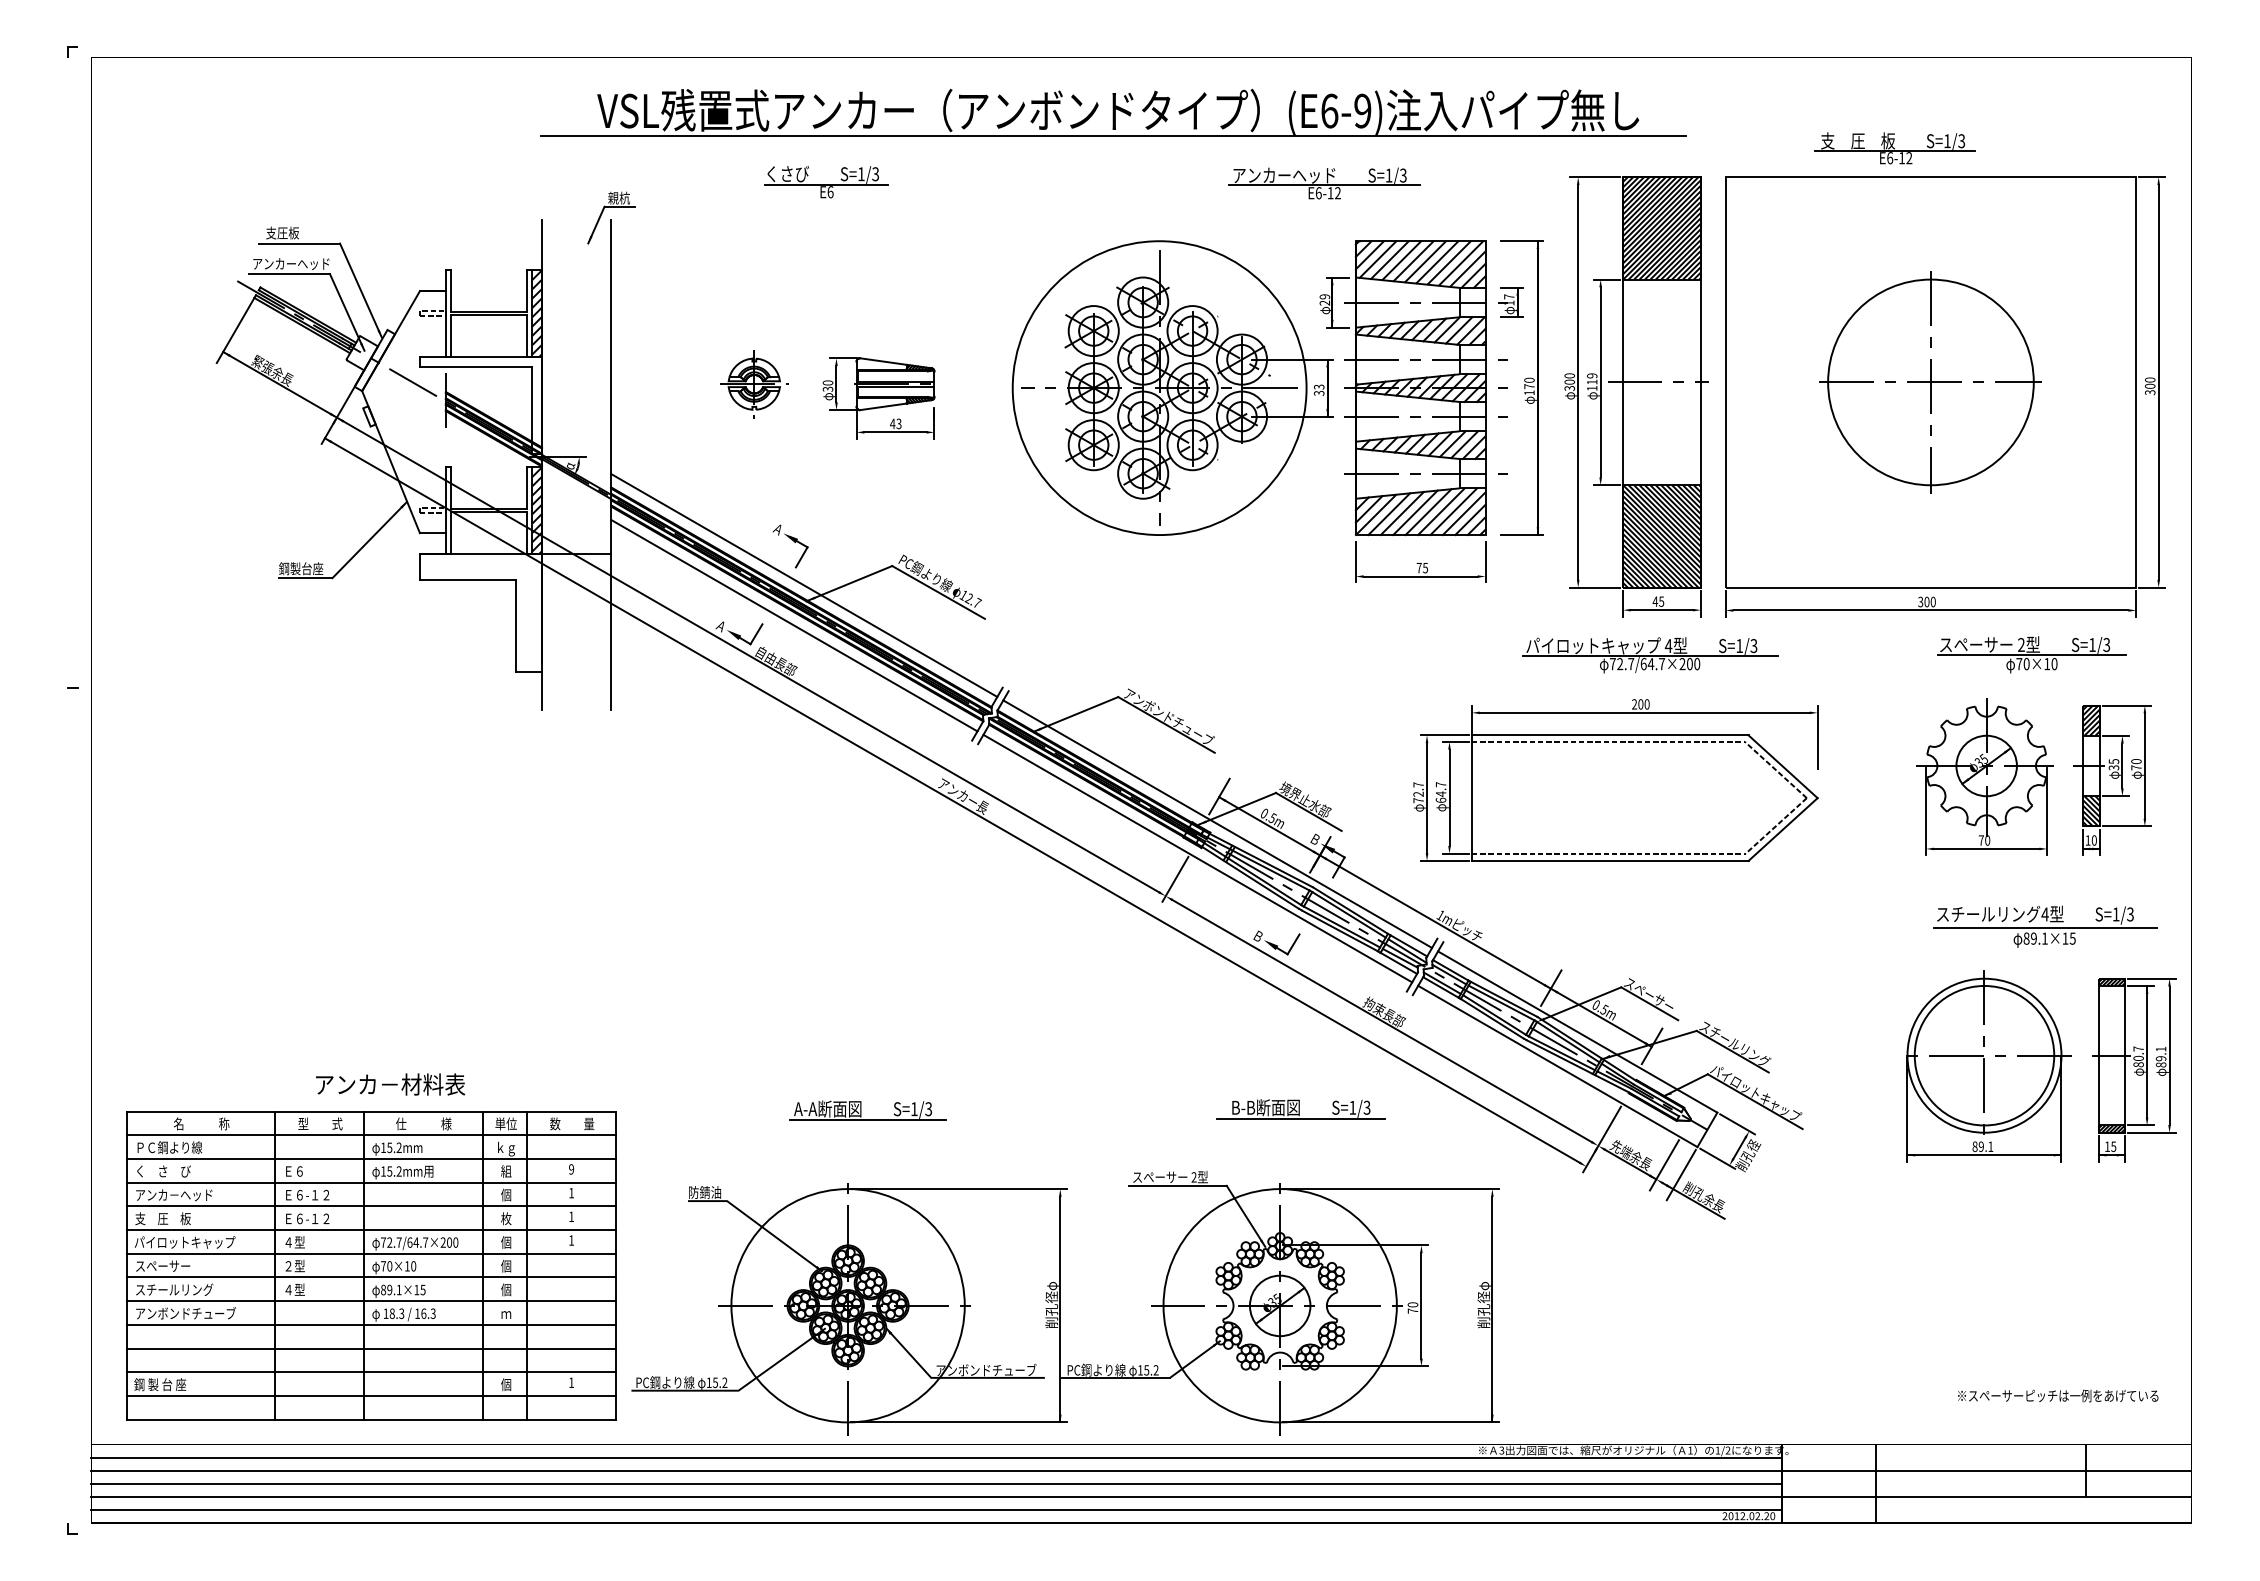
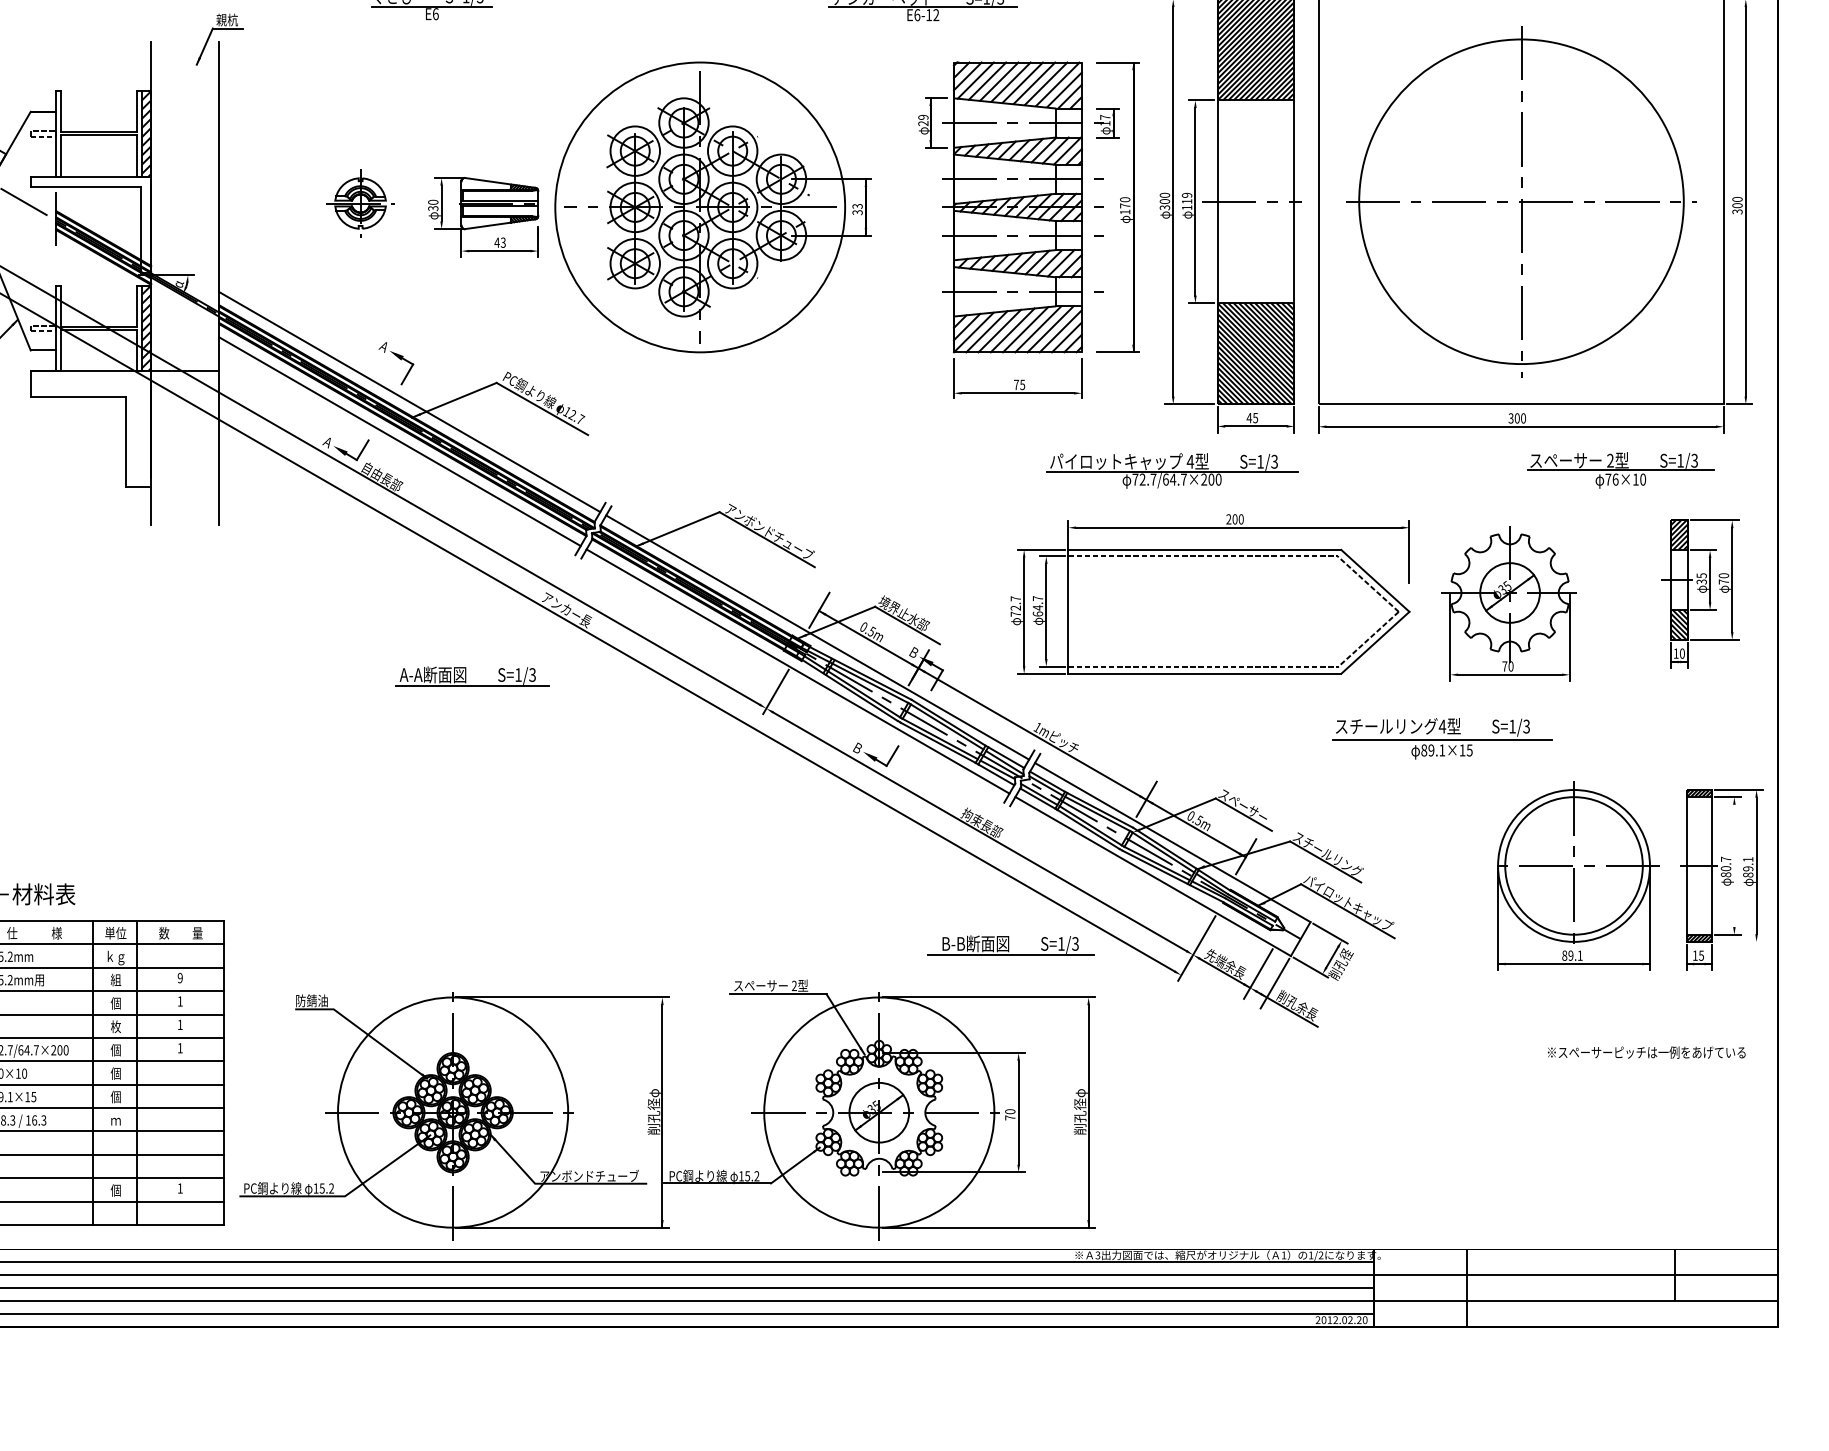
part: (1930, 382) -> (1520, 201), size x1.6
part: (1172, 387) -> (712, 206), moved
part: (1650, 655) -> (1172, 471), moved
text: (2026, 664) -> (1615, 480), 70×10 -> 76×10
part: (1984, 776) -> (1507, 603), moved
part: (2045, 926) -> (1442, 738), moved
line: (2147, 1051) -> (1734, 861), removed
part: (1300, 1109) -> (1009, 945), moved
part: (867, 1110) -> (472, 676), moved
line: (2151, 1132) -> (1738, 941), removed
text: (2058, 1395) -> (1647, 1052), moved

